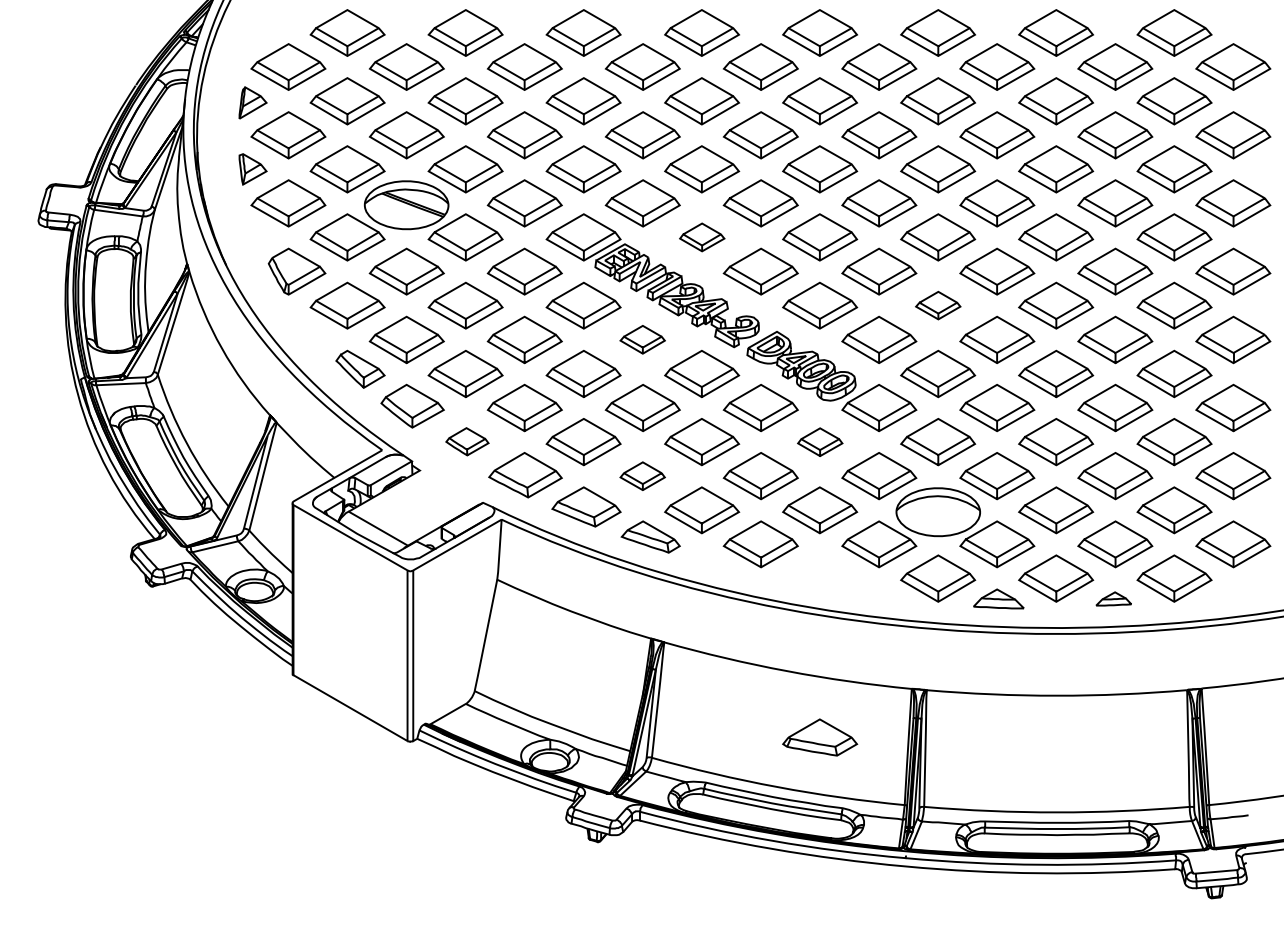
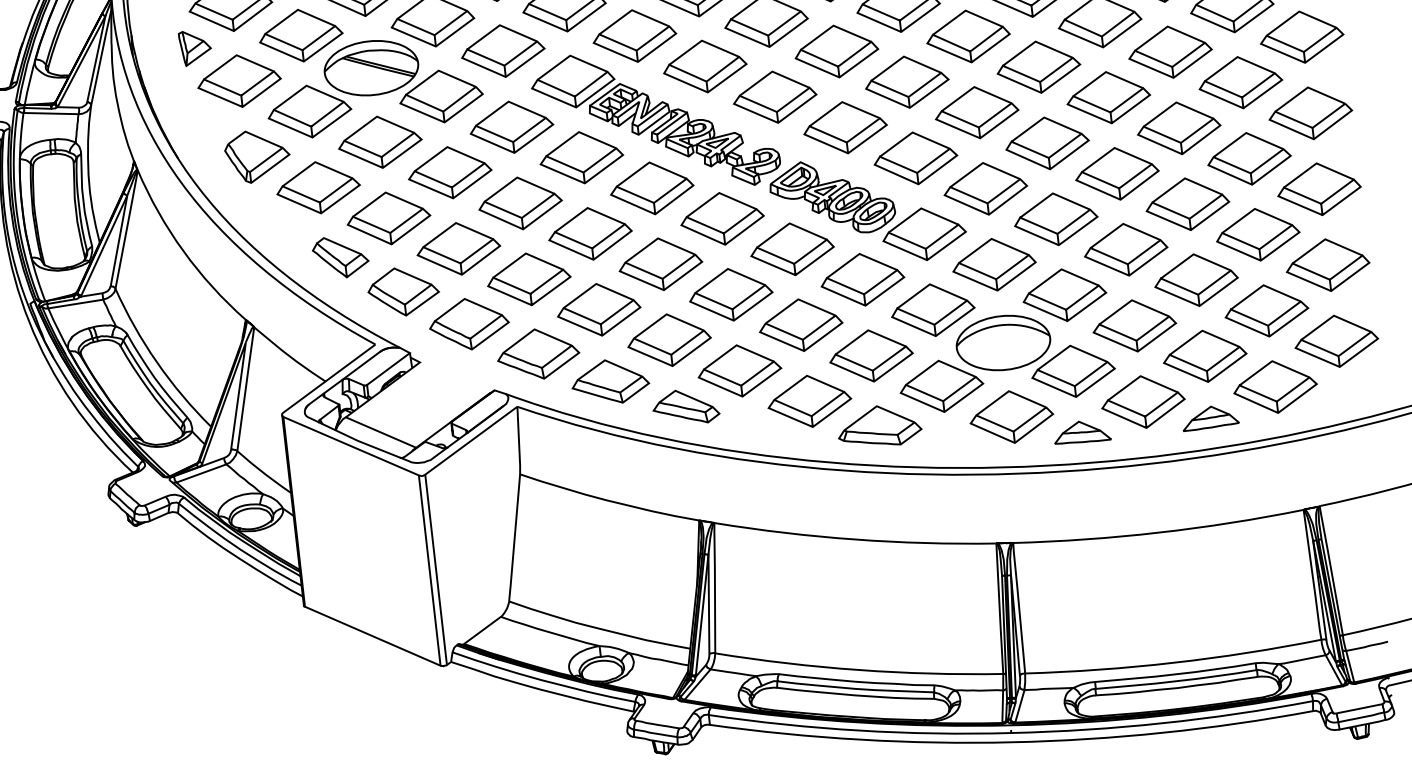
part: (702, 237) -> (705, 66), size x1.67
part: (938, 305) -> (977, 112), size x1.67
part: (642, 339) -> (651, 187), size x1.67
part: (467, 441) -> (469, 323), size x1.67
part: (820, 442) -> (863, 280), size x1.67
part: (642, 476) -> (669, 340), size x1.67
part: (1113, 598) -> (1209, 416), size x1.43
part: (820, 737) -> (879, 426), moved

